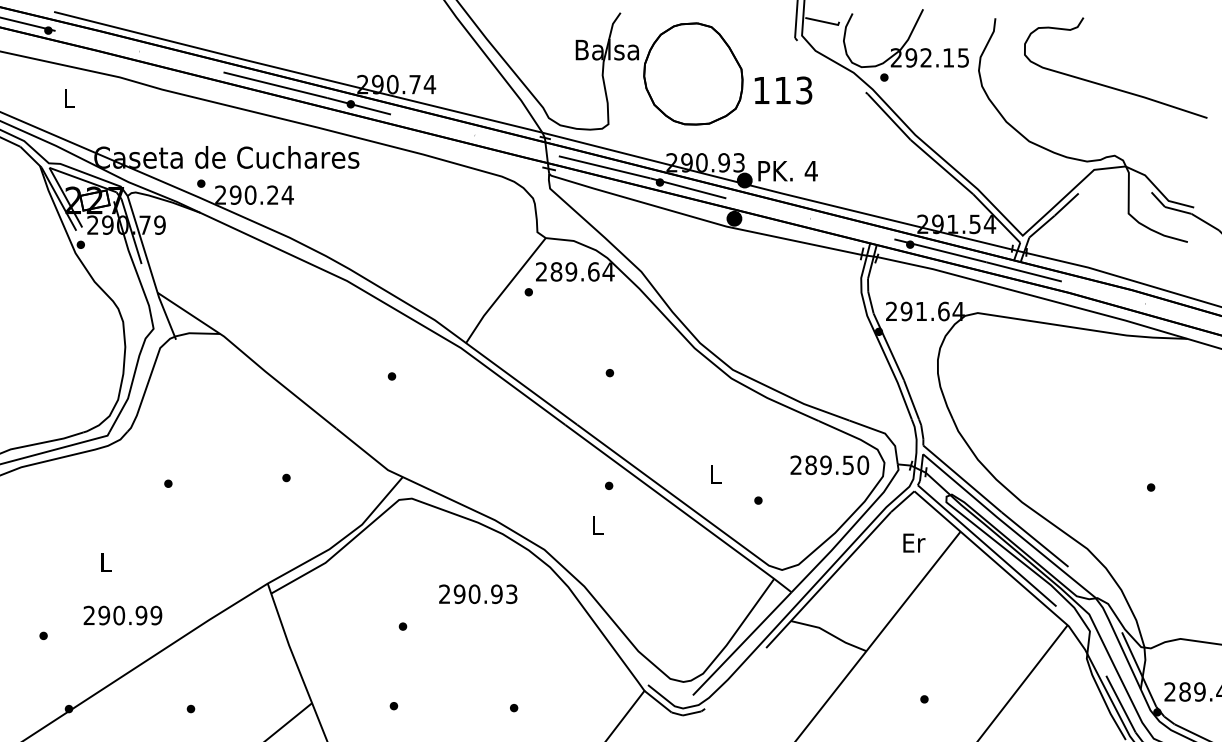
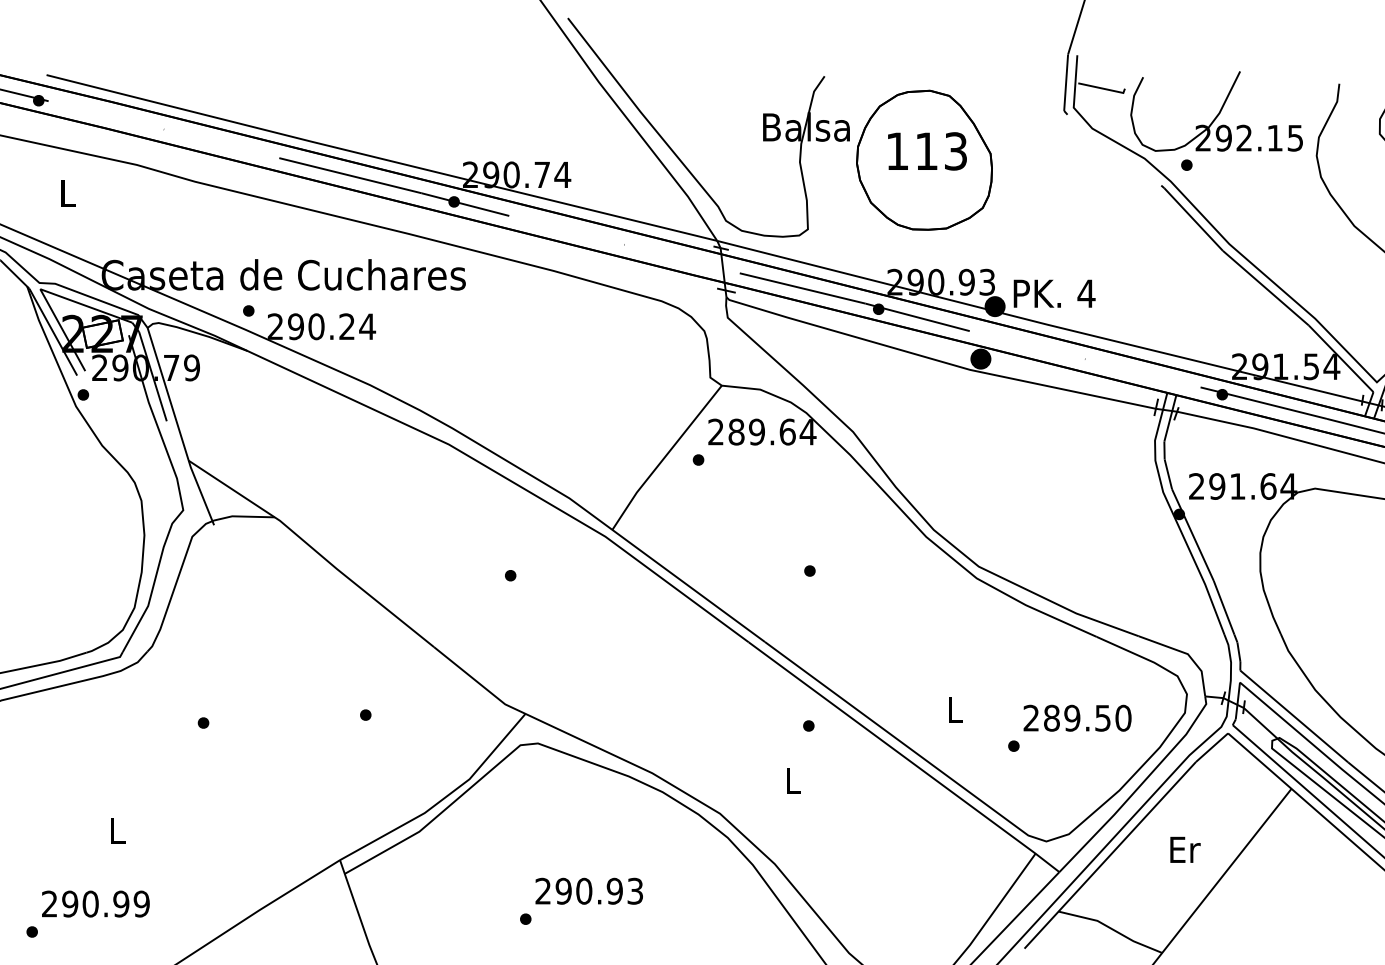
text: (783, 90) -> (927, 151), moved
text: (829, 465) -> (1077, 718), moved
text: (914, 542) -> (1185, 849), moved
text: (478, 594) -> (589, 891), moved
text: (122, 615) -> (95, 903), moved

